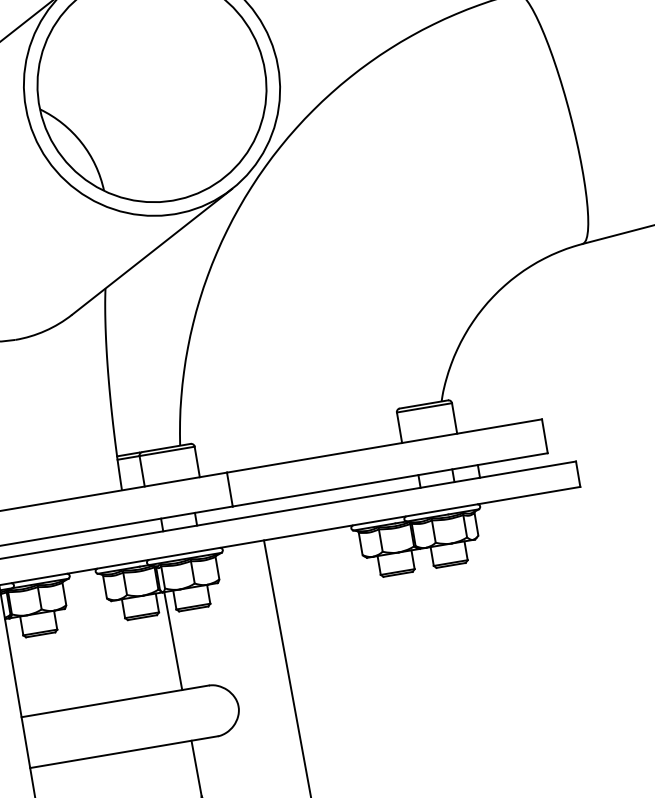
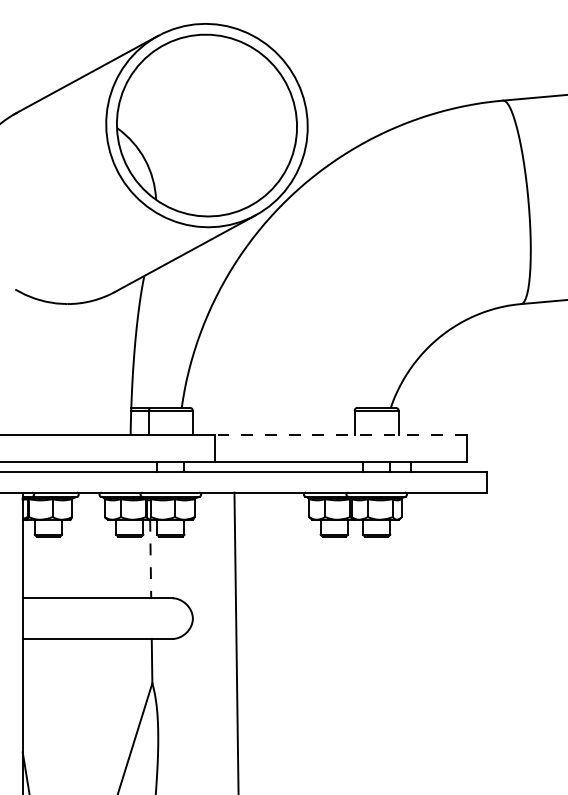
line: (384, 446) -> (340, 435), solid -> dashed
line: (173, 641) -> (150, 559), solid -> dashed

